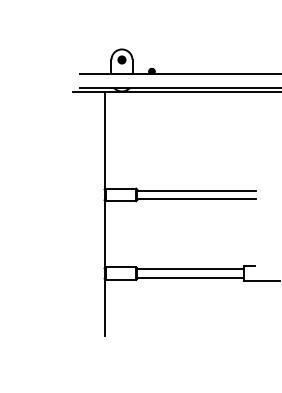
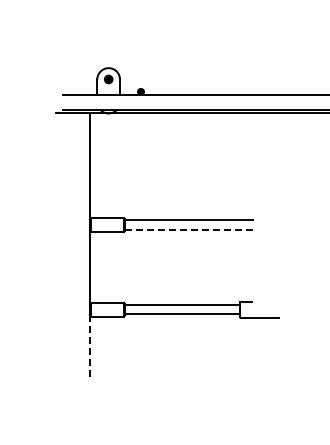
line: (196, 199) -> (188, 229), solid -> dashed
line: (104, 307) -> (89, 346), solid -> dashed

